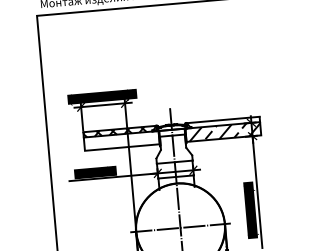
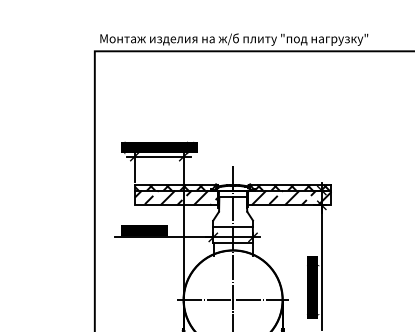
hatch: (224, 122) -> (291, 187), added
hatch: (121, 140) -> (176, 197), added

